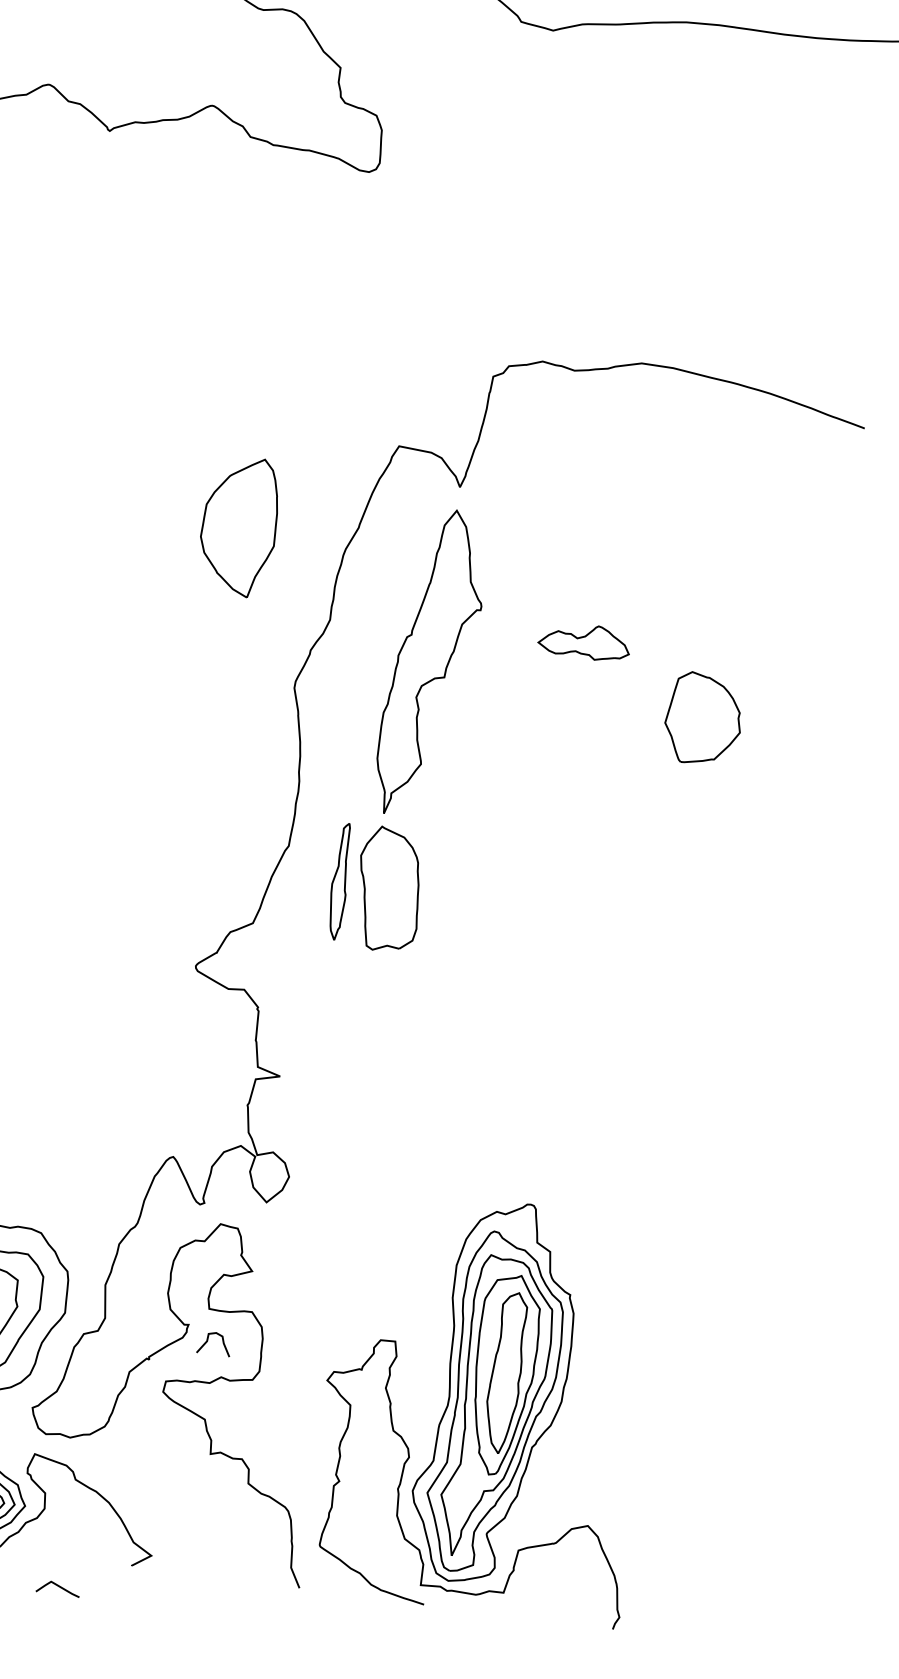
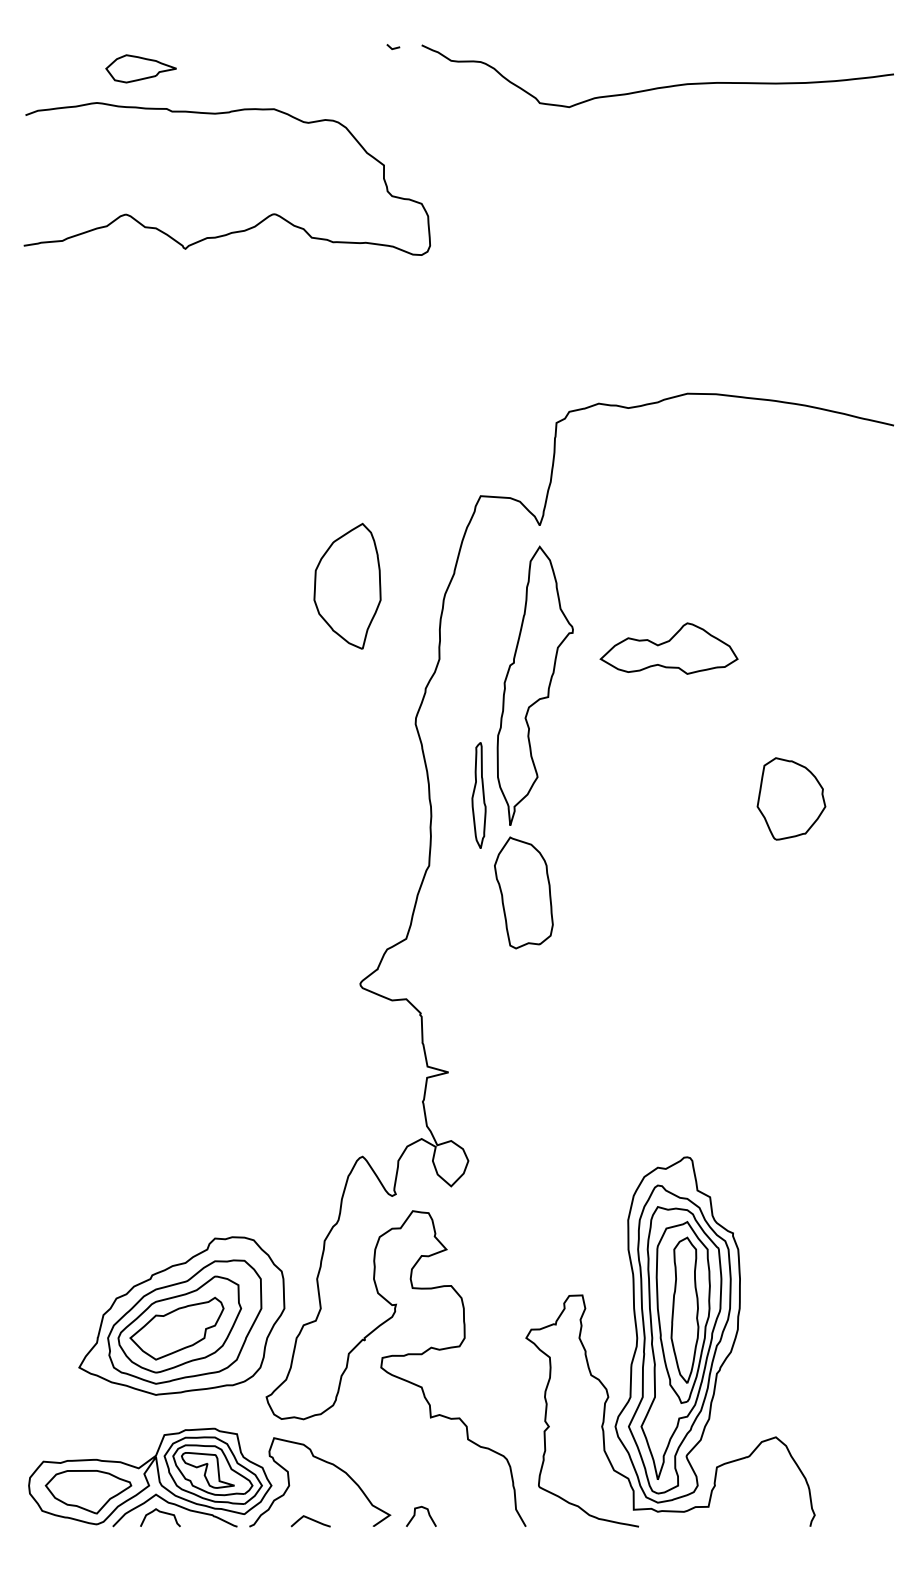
part: (583, 641) -> (668, 648), size x1.67
part: (703, 718) -> (791, 798), moved
part: (339, 881) -> (478, 795), moved
curve: (208, 1341) -> (415, 1515), moved
curve: (59, 1587) -> (311, 1520), moved

